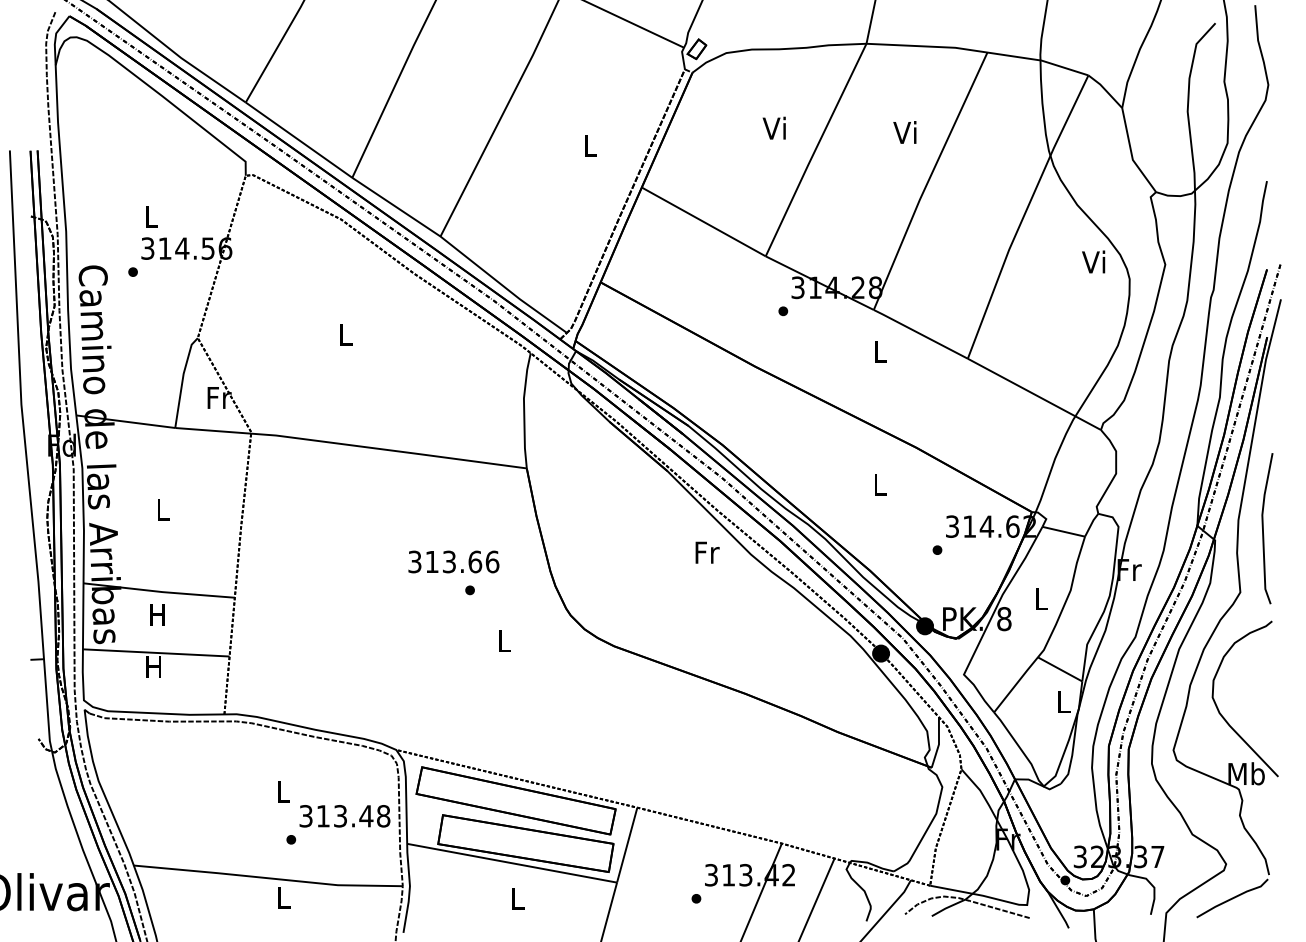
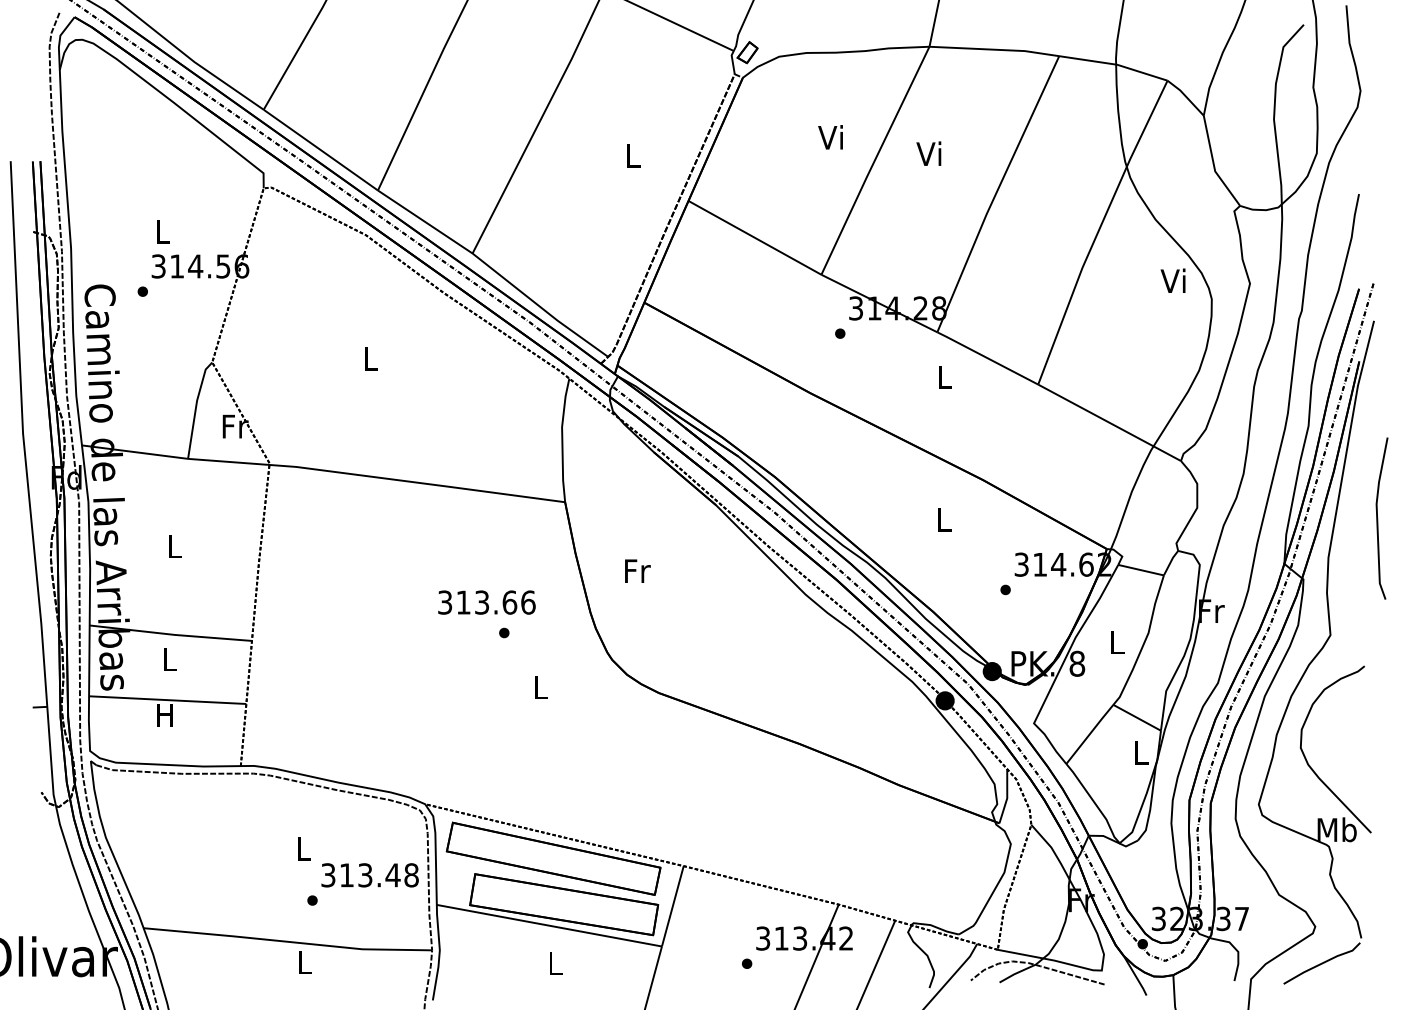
text: (904, 132) -> (928, 153), moved
line: (1263, 528) -> (1377, 518), moved
text: (707, 552) -> (637, 570), moved
text: (157, 614) -> (169, 658), H -> L

